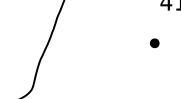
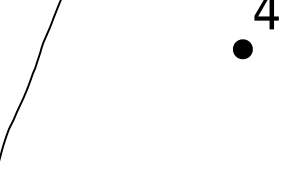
part: (154, 43) -> (242, 49), moved

